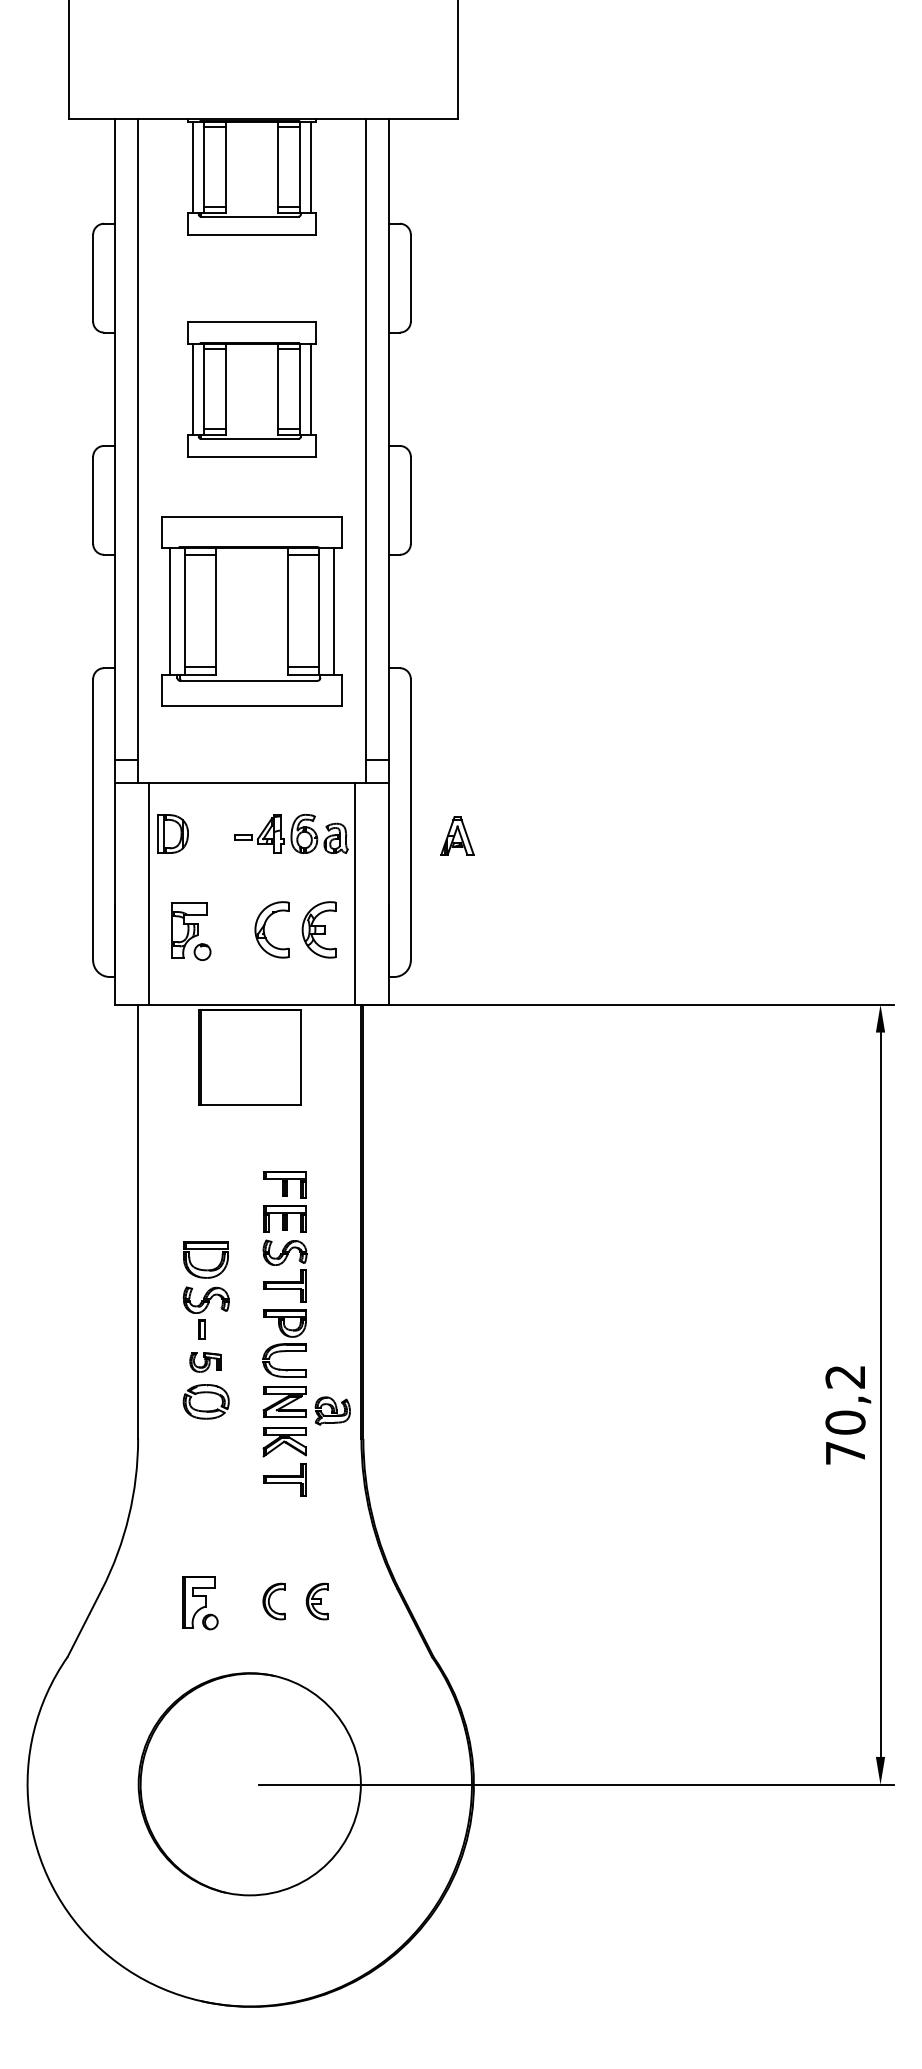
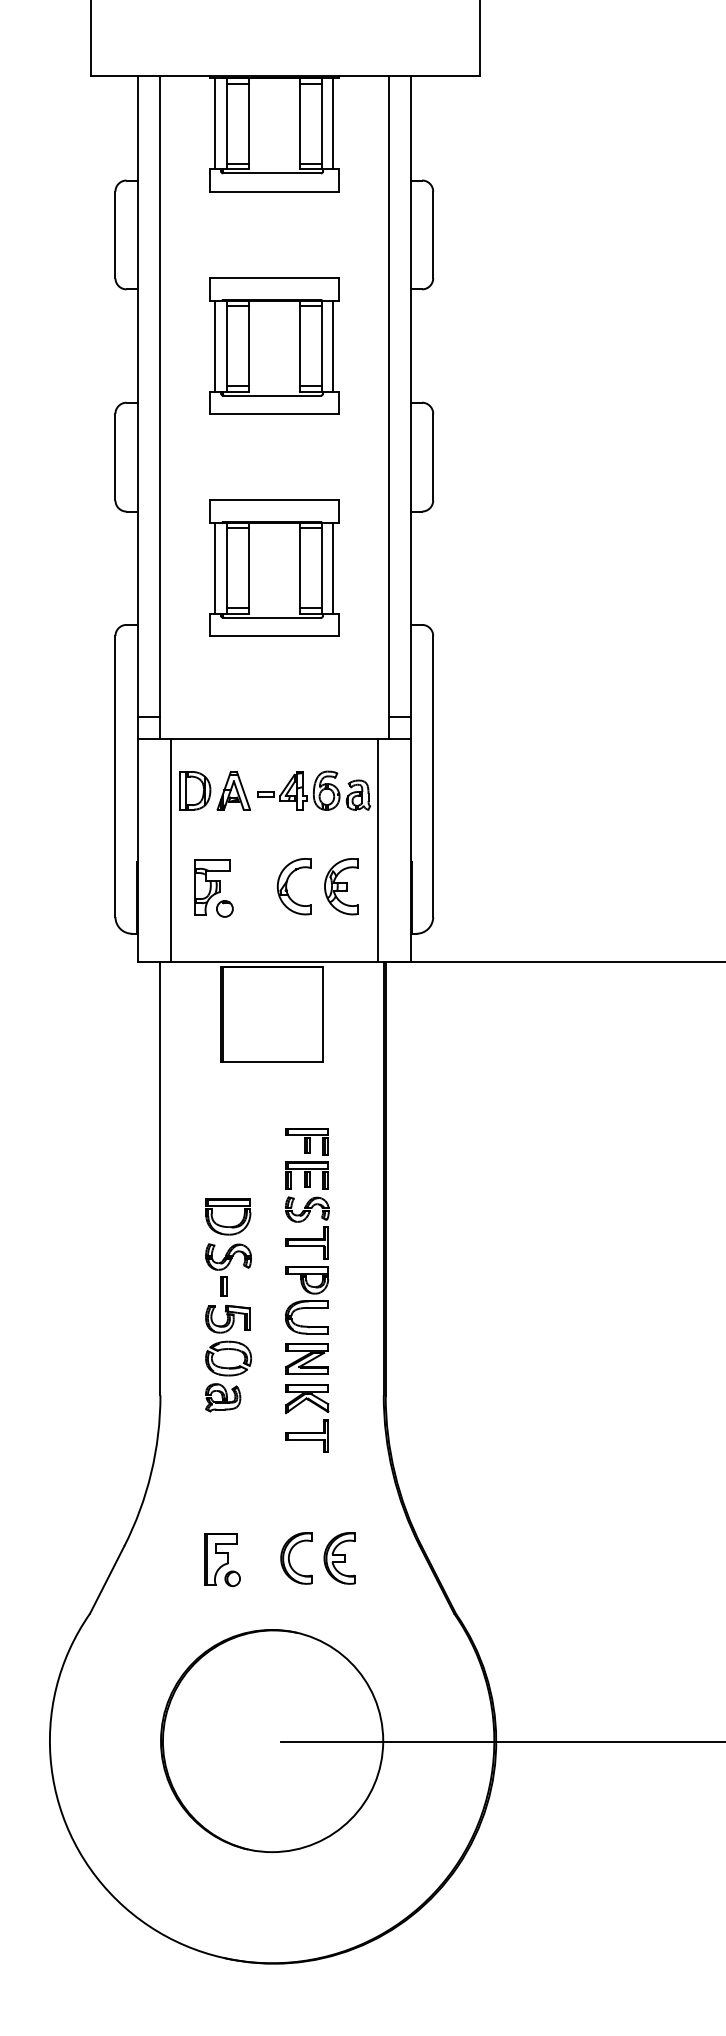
part: (251, 611) -> (273, 568), size x0.71
part: (457, 835) -> (233, 790), moved
part: (205, 1362) -> (227, 1319), size x1.43
part: (332, 1410) -> (222, 1397), moved
part: (273, 1601) -> (295, 1558), size x1.43
part: (317, 1601) -> (339, 1558), size x1.43

